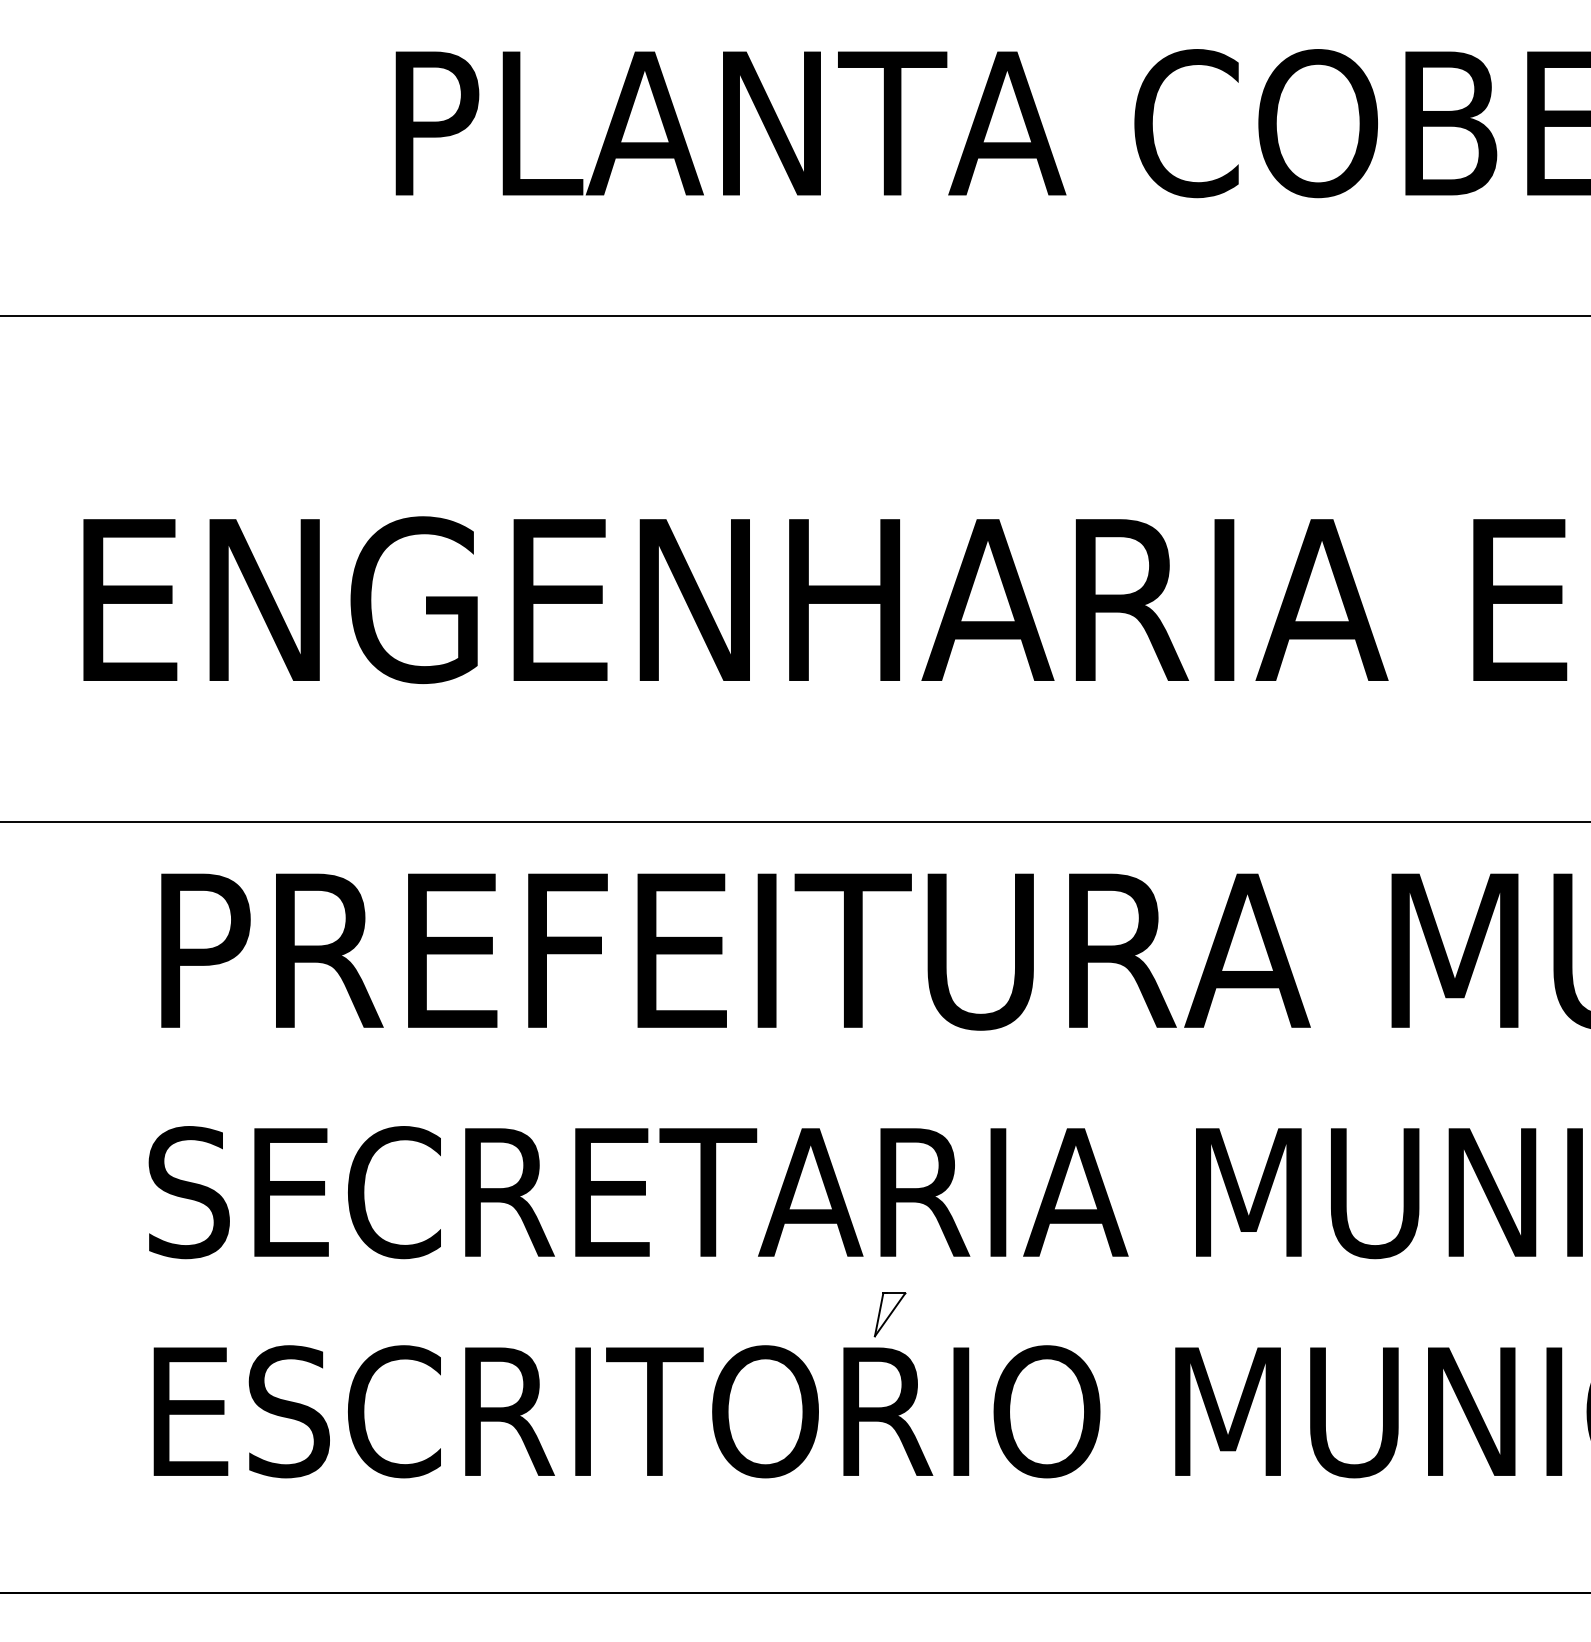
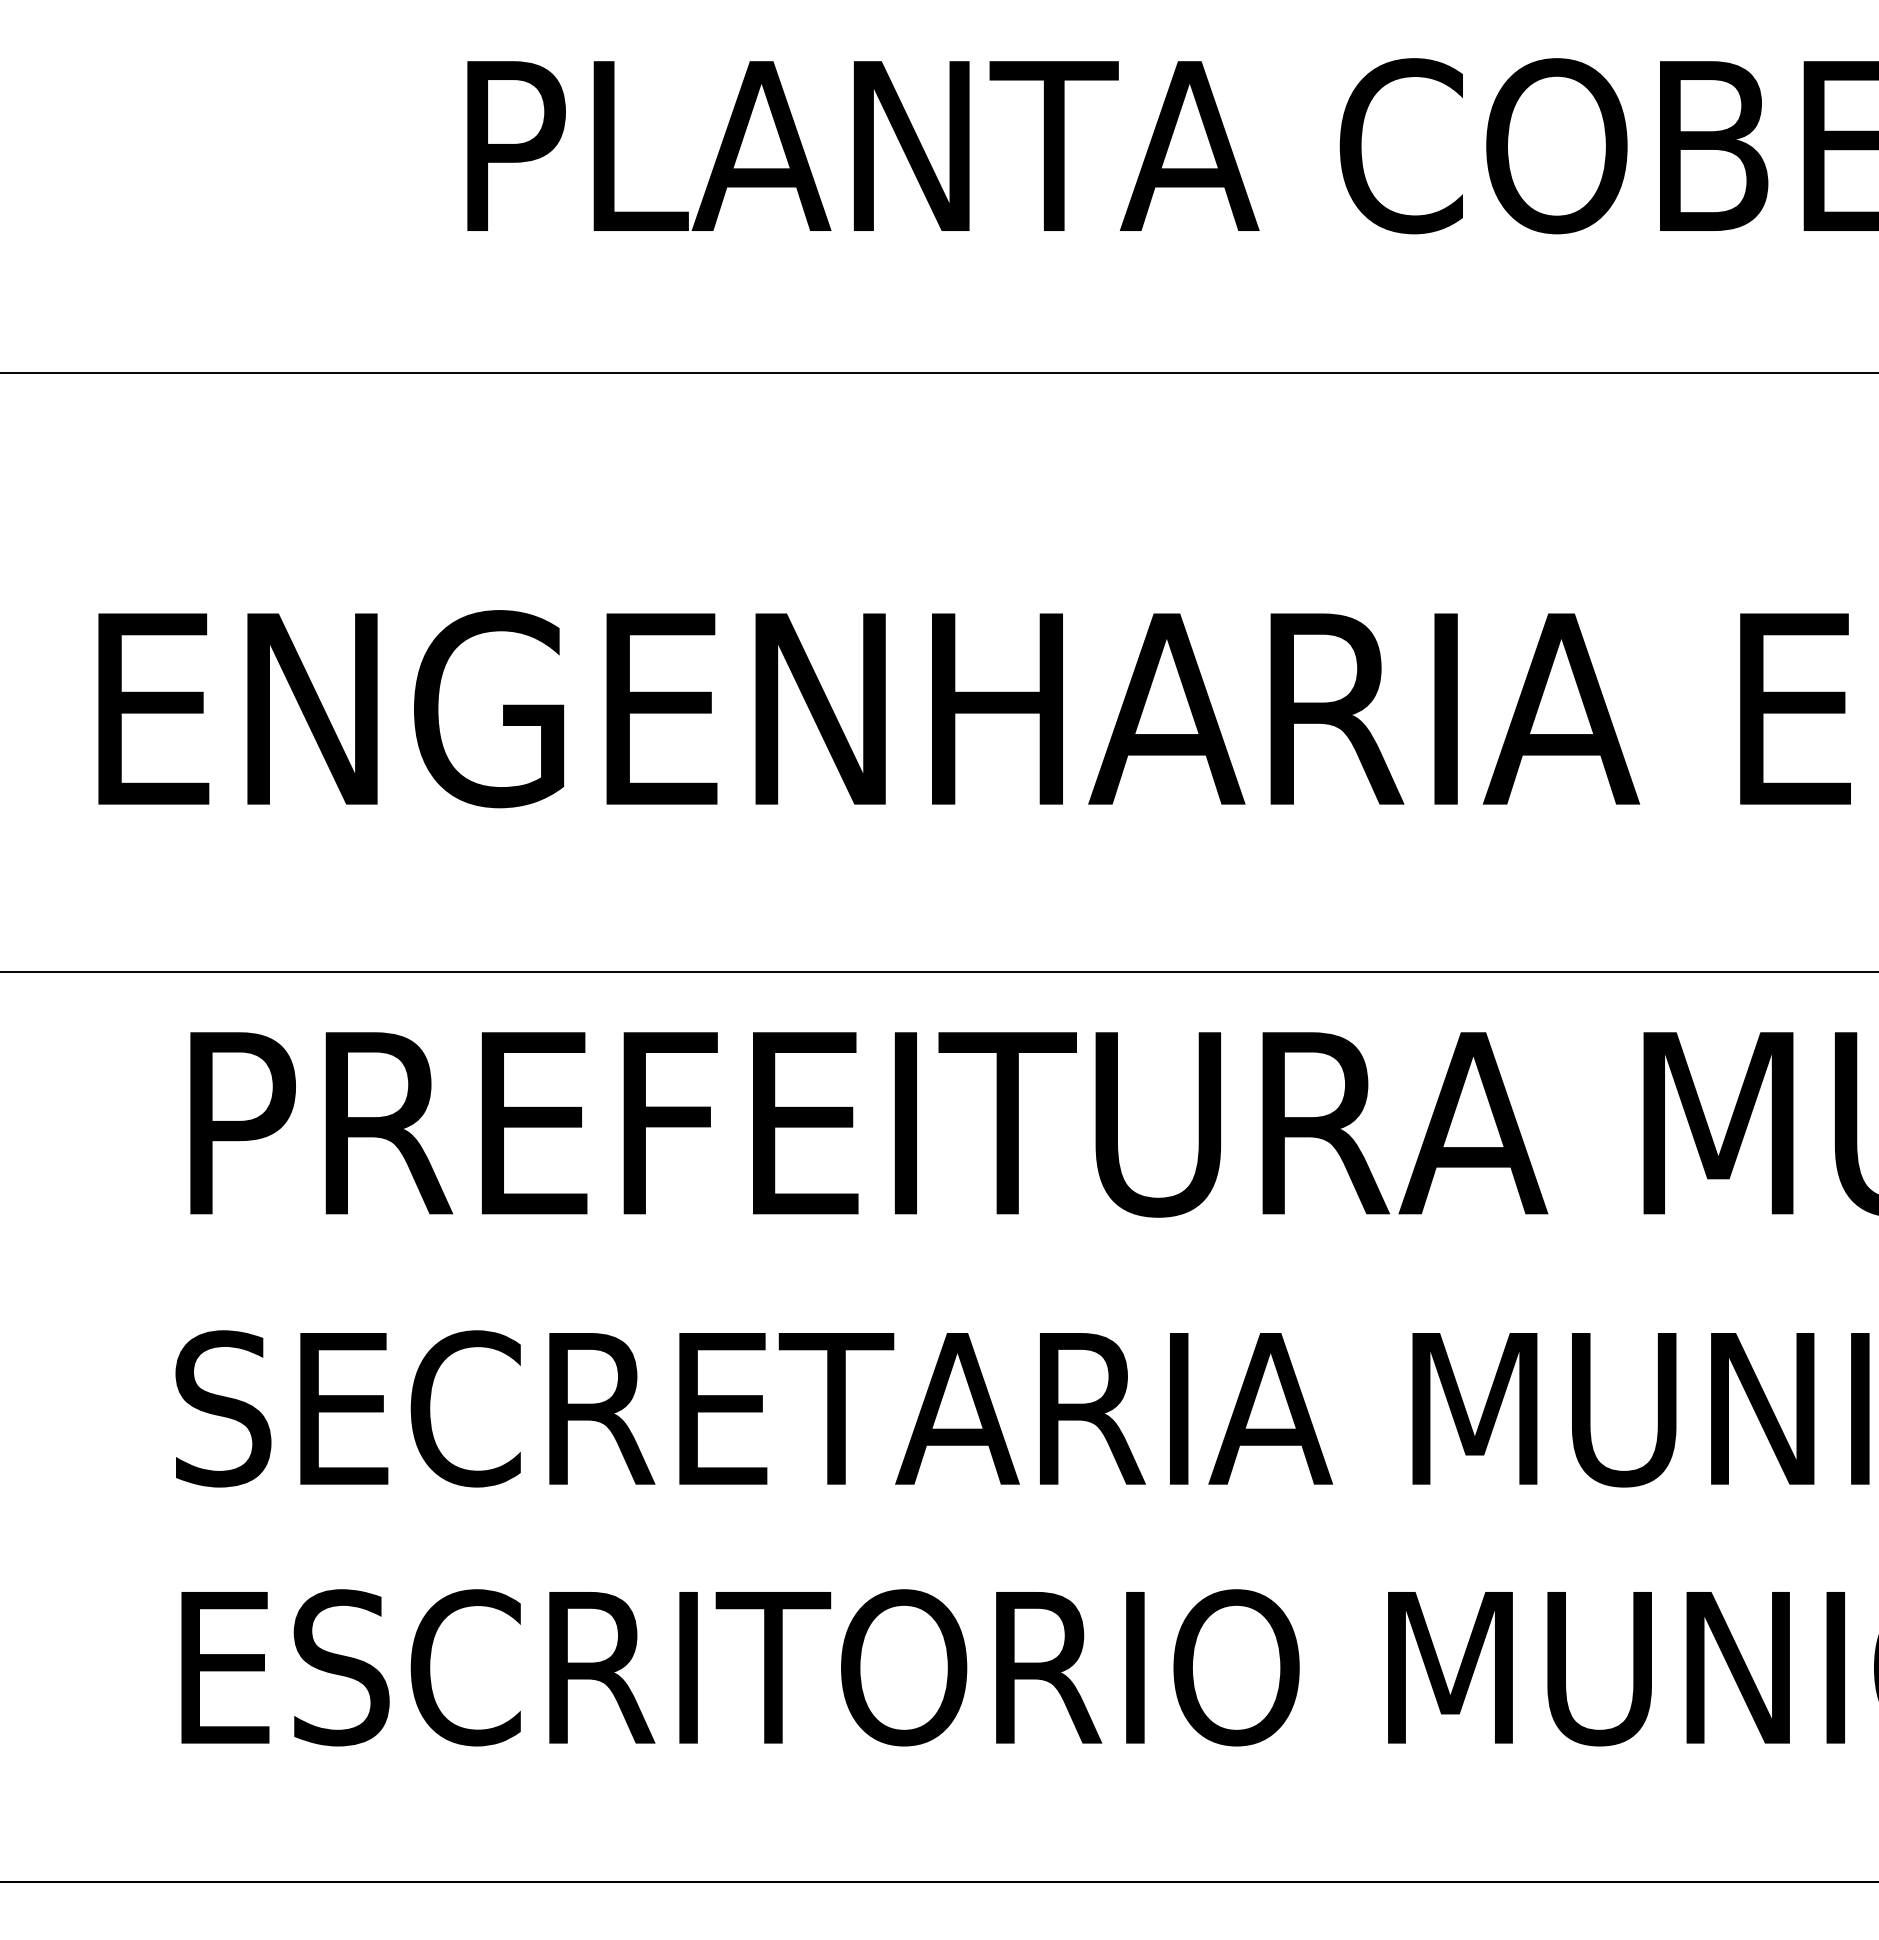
part: (890, 1314) -> (1051, 1553), removed

